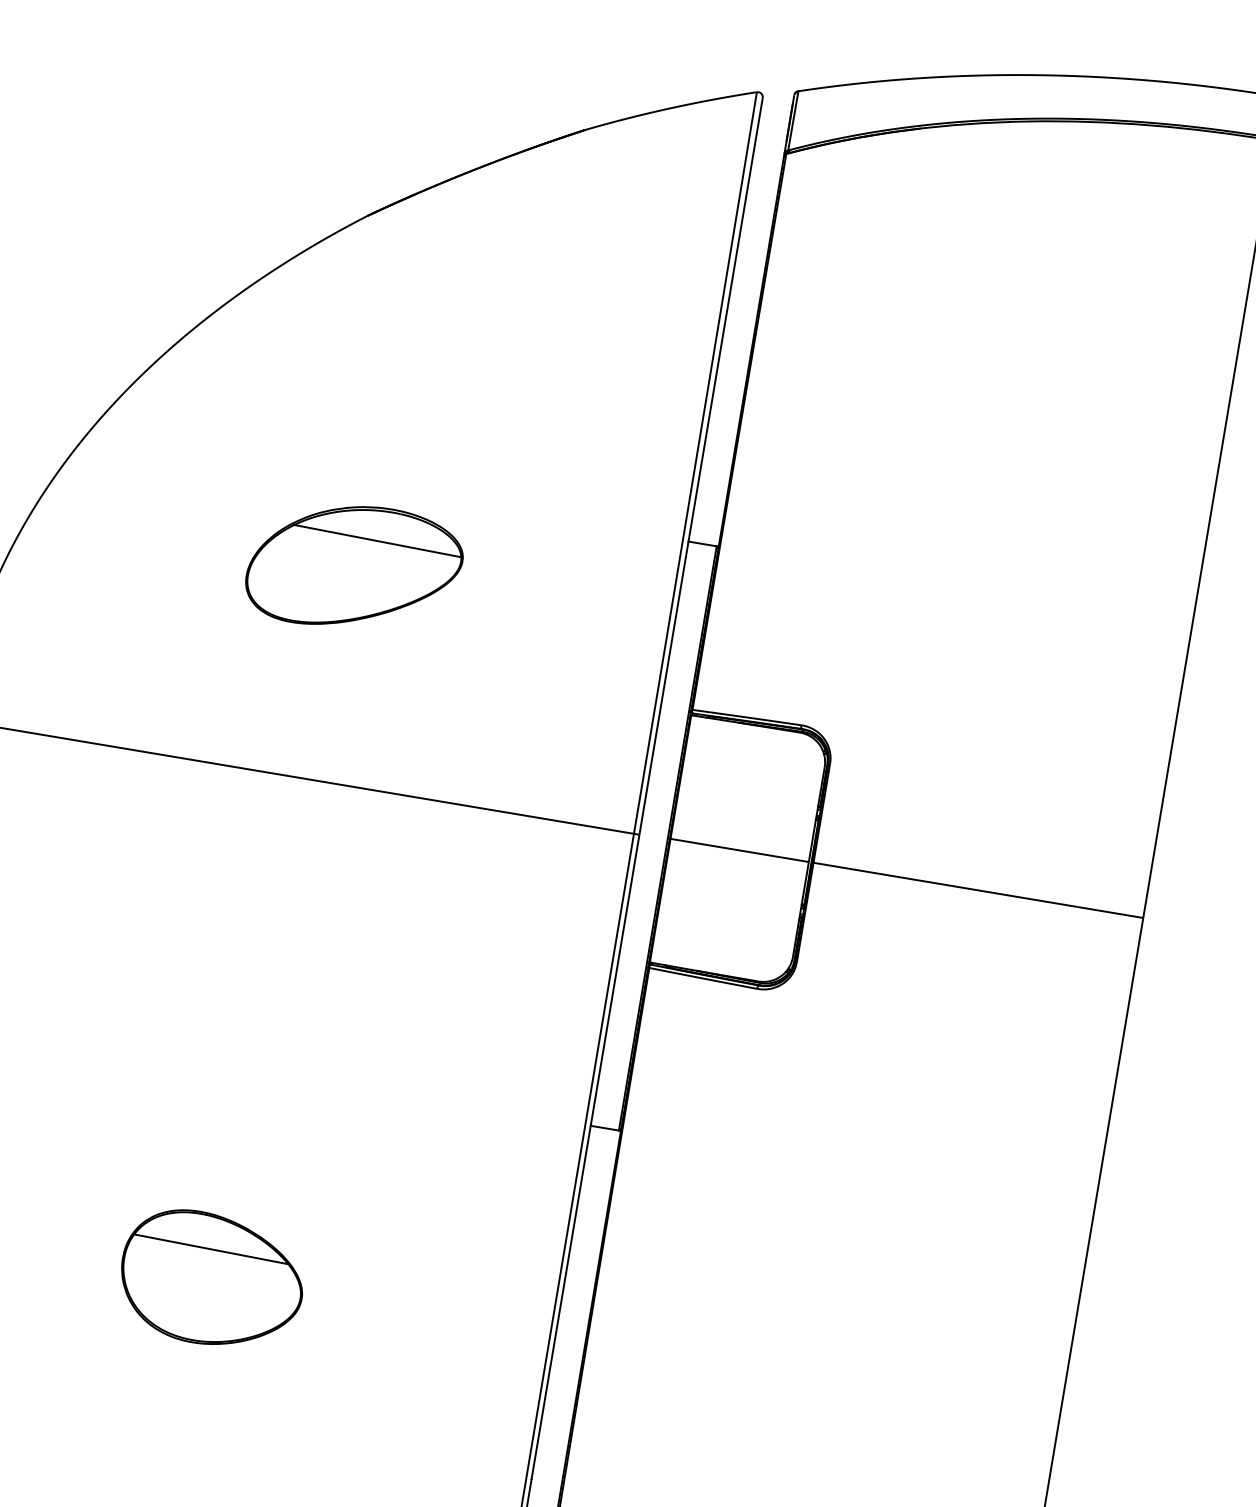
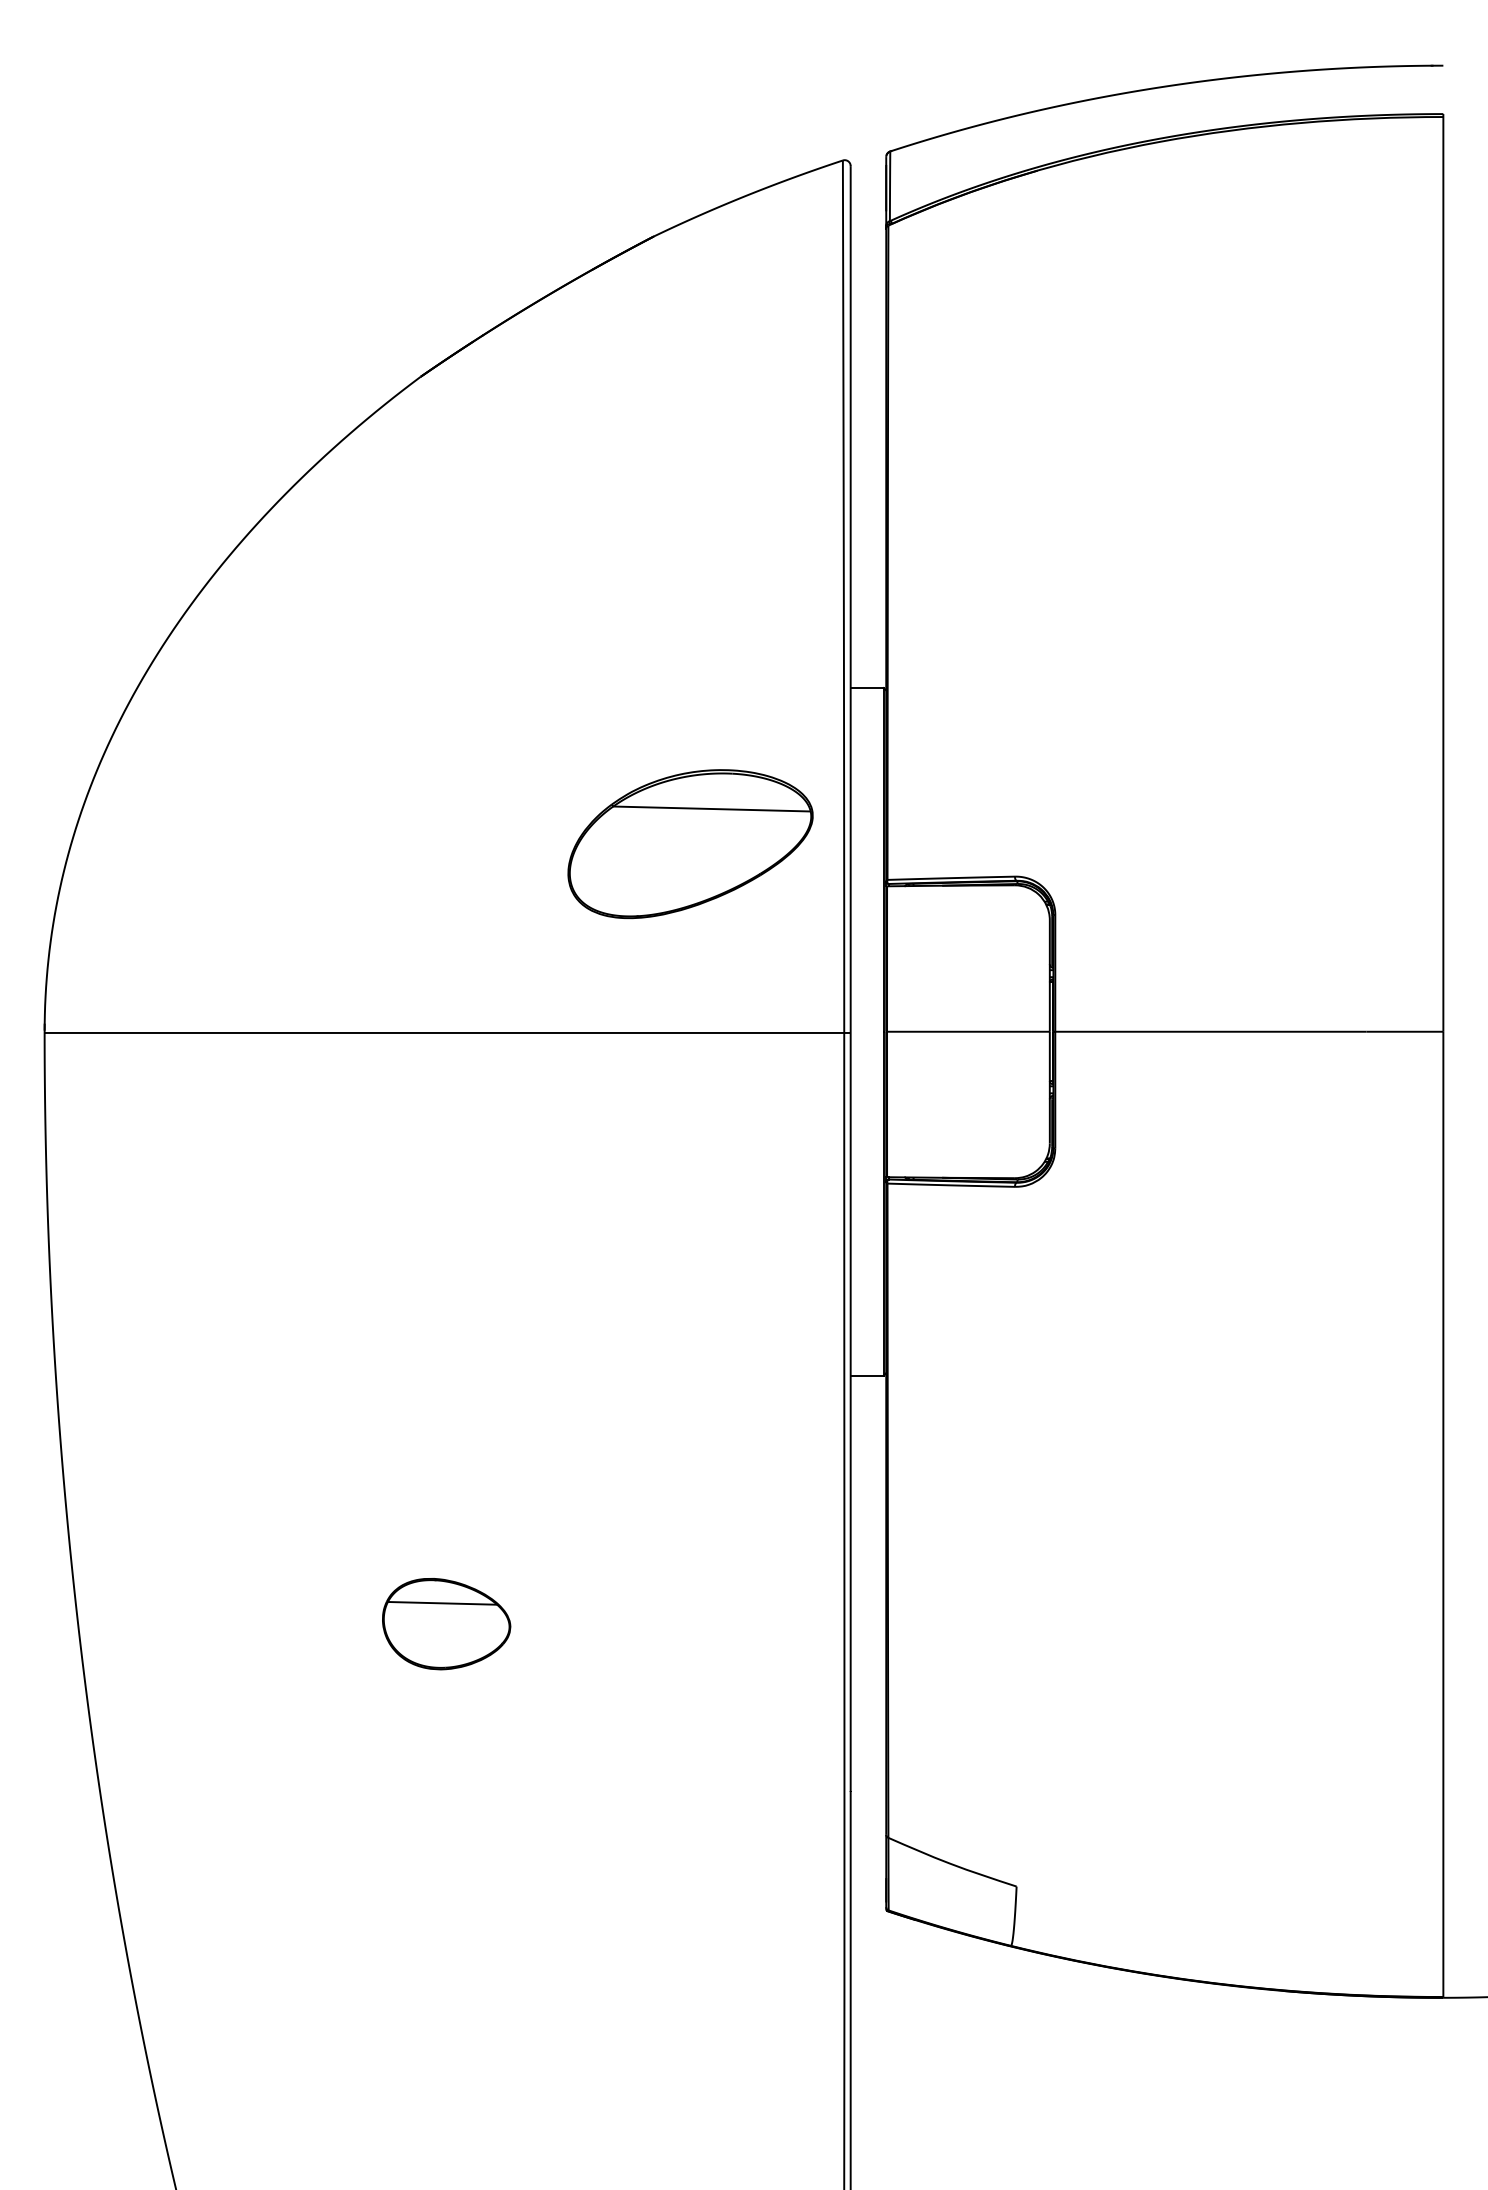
part: (354, 568) -> (690, 844), moved
part: (212, 1279) -> (446, 1623), size x0.6

